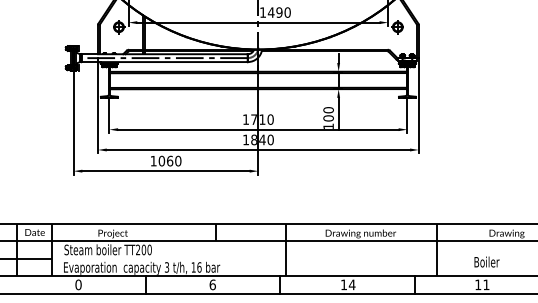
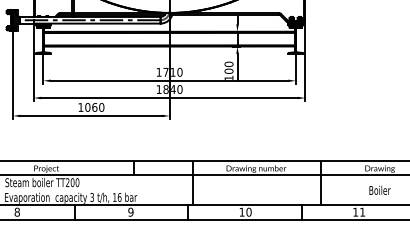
text: (486, 261) -> (379, 189), moved
text: (78, 284) -> (17, 211), 0 -> 8
text: (212, 284) -> (130, 211), 6 -> 9
text: (351, 284) -> (248, 211), 14 -> 10

